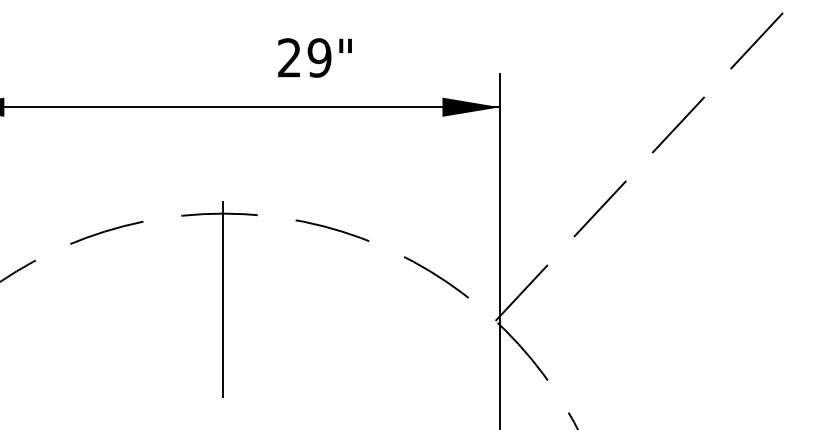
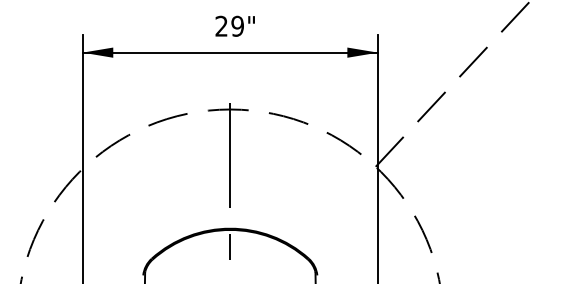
text: (313, 56) -> (234, 25), moved

